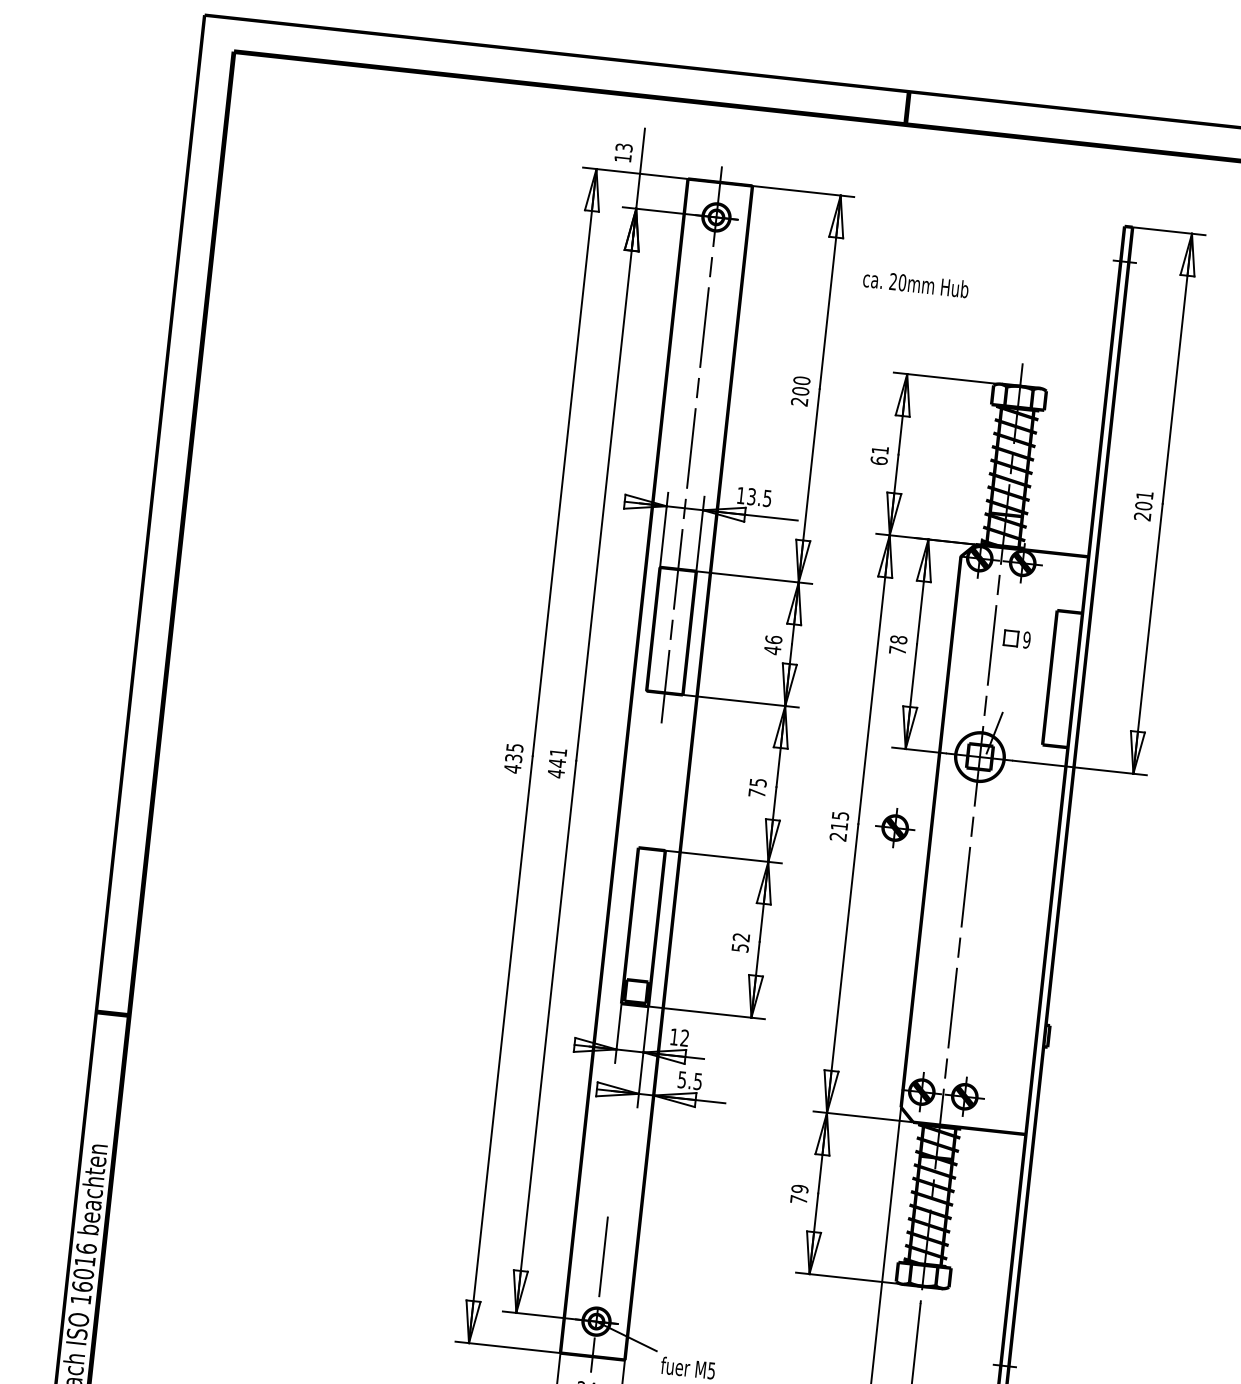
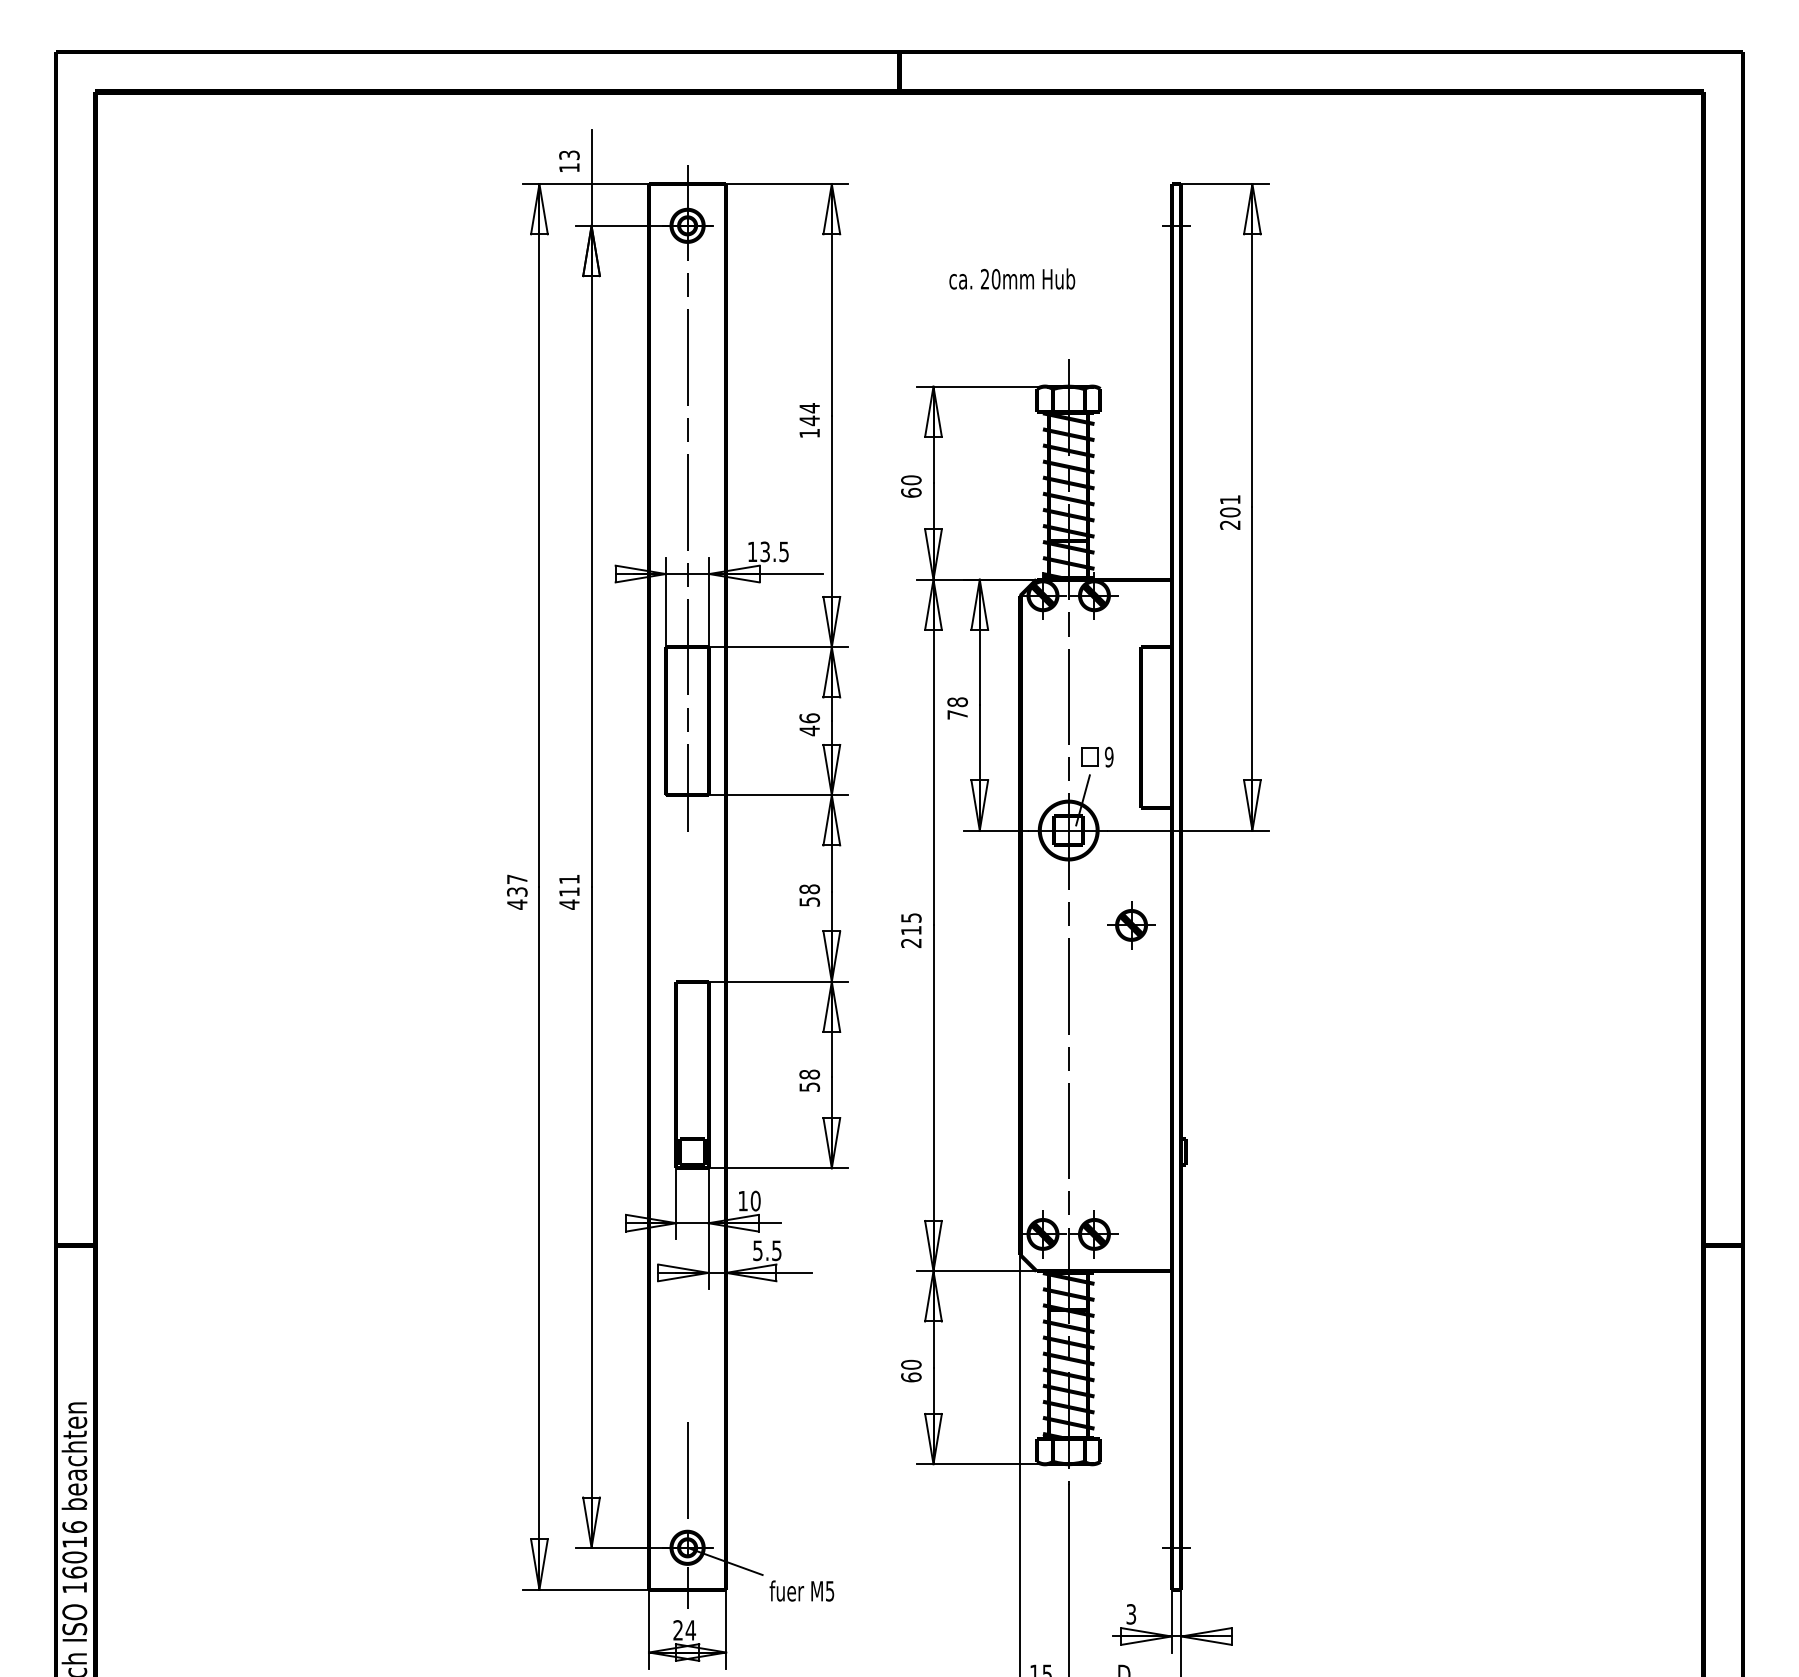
text: (916, 283) -> (1012, 278), moved
text: (800, 391) -> (809, 420), 200 -> 144
text: (880, 450) -> (911, 480), 61 -> 60
part: (1017, 638) -> (1097, 756), moved
text: (515, 747) -> (517, 879), 435 -> 437
text: (557, 762) -> (569, 891), 441 -> 411
text: (757, 787) -> (809, 895), 75 -> 58
part: (895, 828) -> (1131, 925), moved
text: (741, 937) -> (809, 1074), 52 -> 58
text: (684, 1037) -> (755, 1200), 12 -> 10
text: (799, 1194) -> (911, 1371), 79 -> 60

